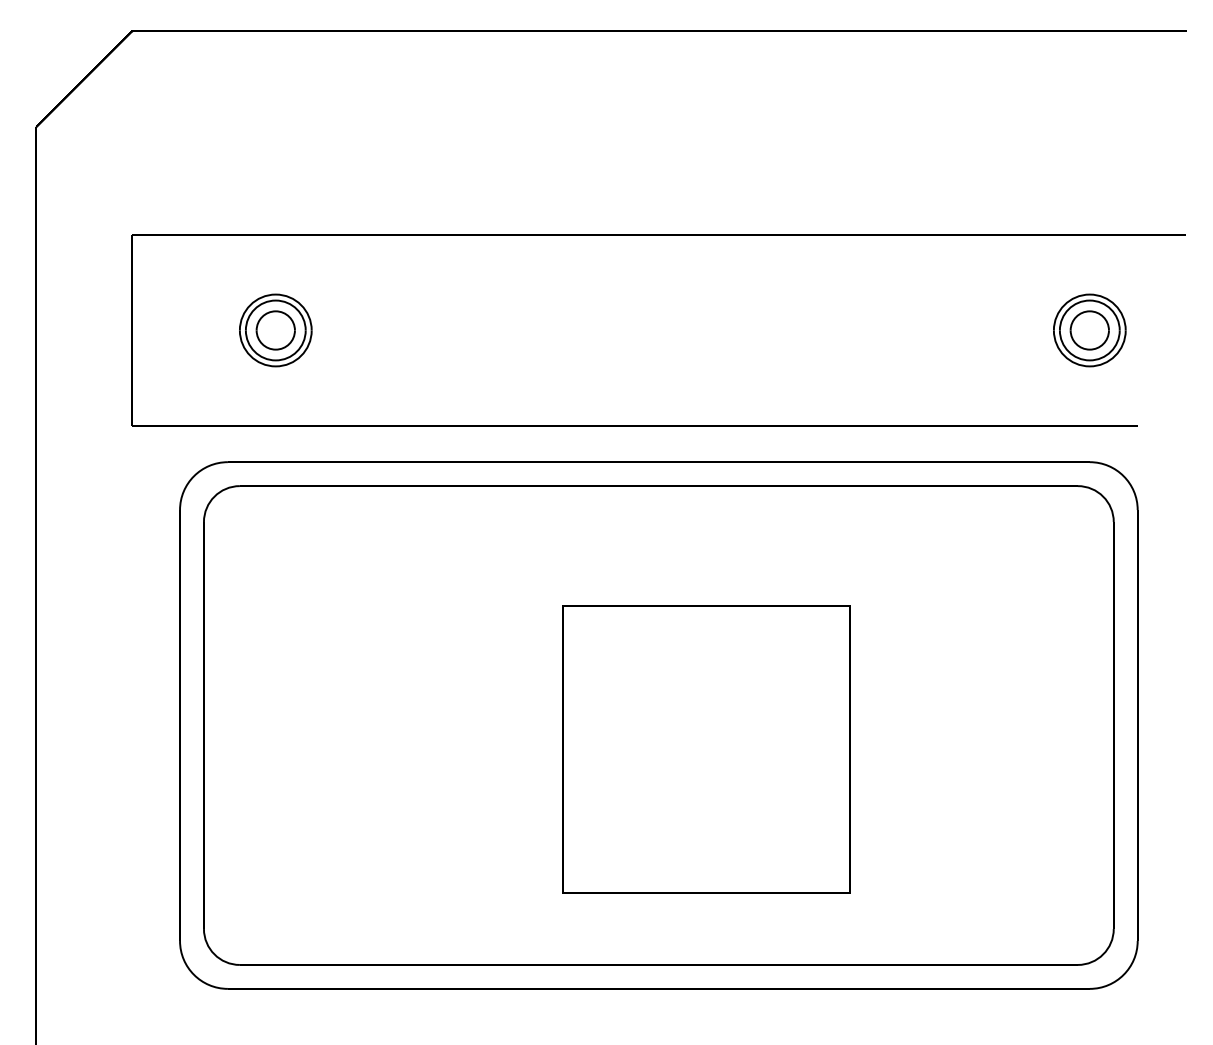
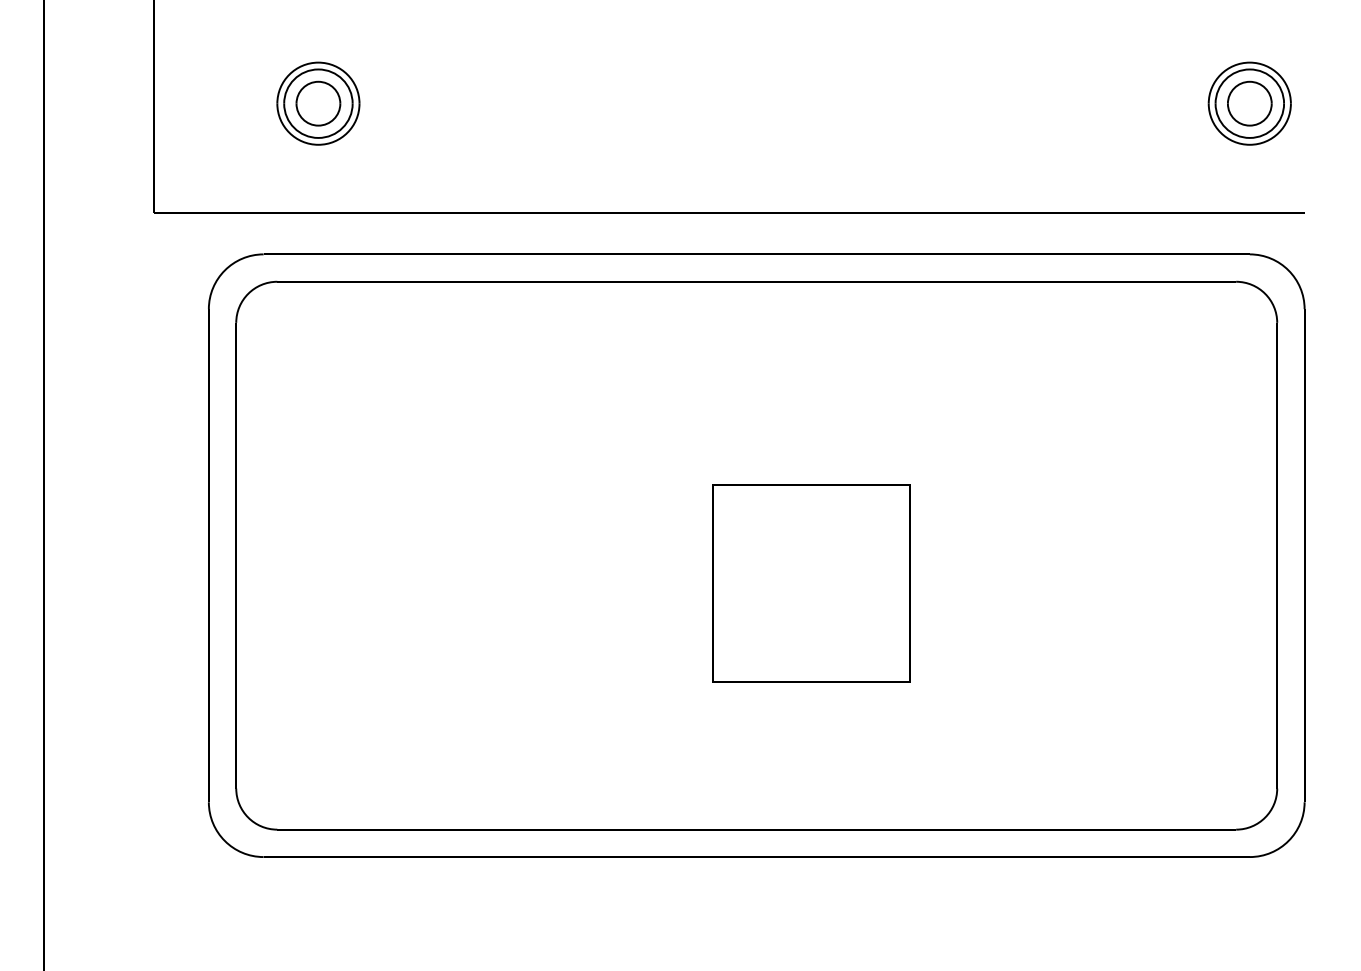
part: (706, 749) -> (811, 583), size x0.6

